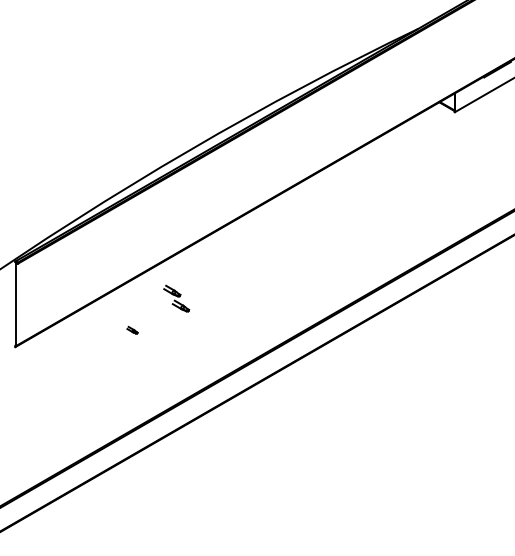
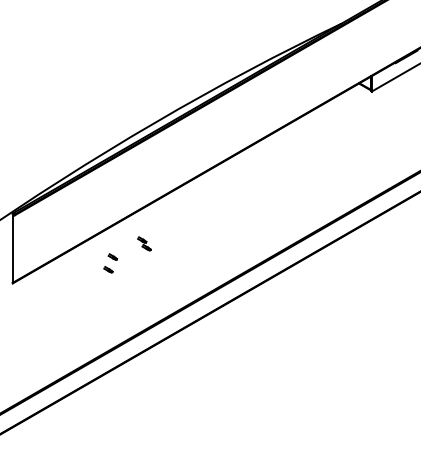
part: (176, 298) -> (144, 243), size x0.62
part: (137, 314) -> (112, 256), added

